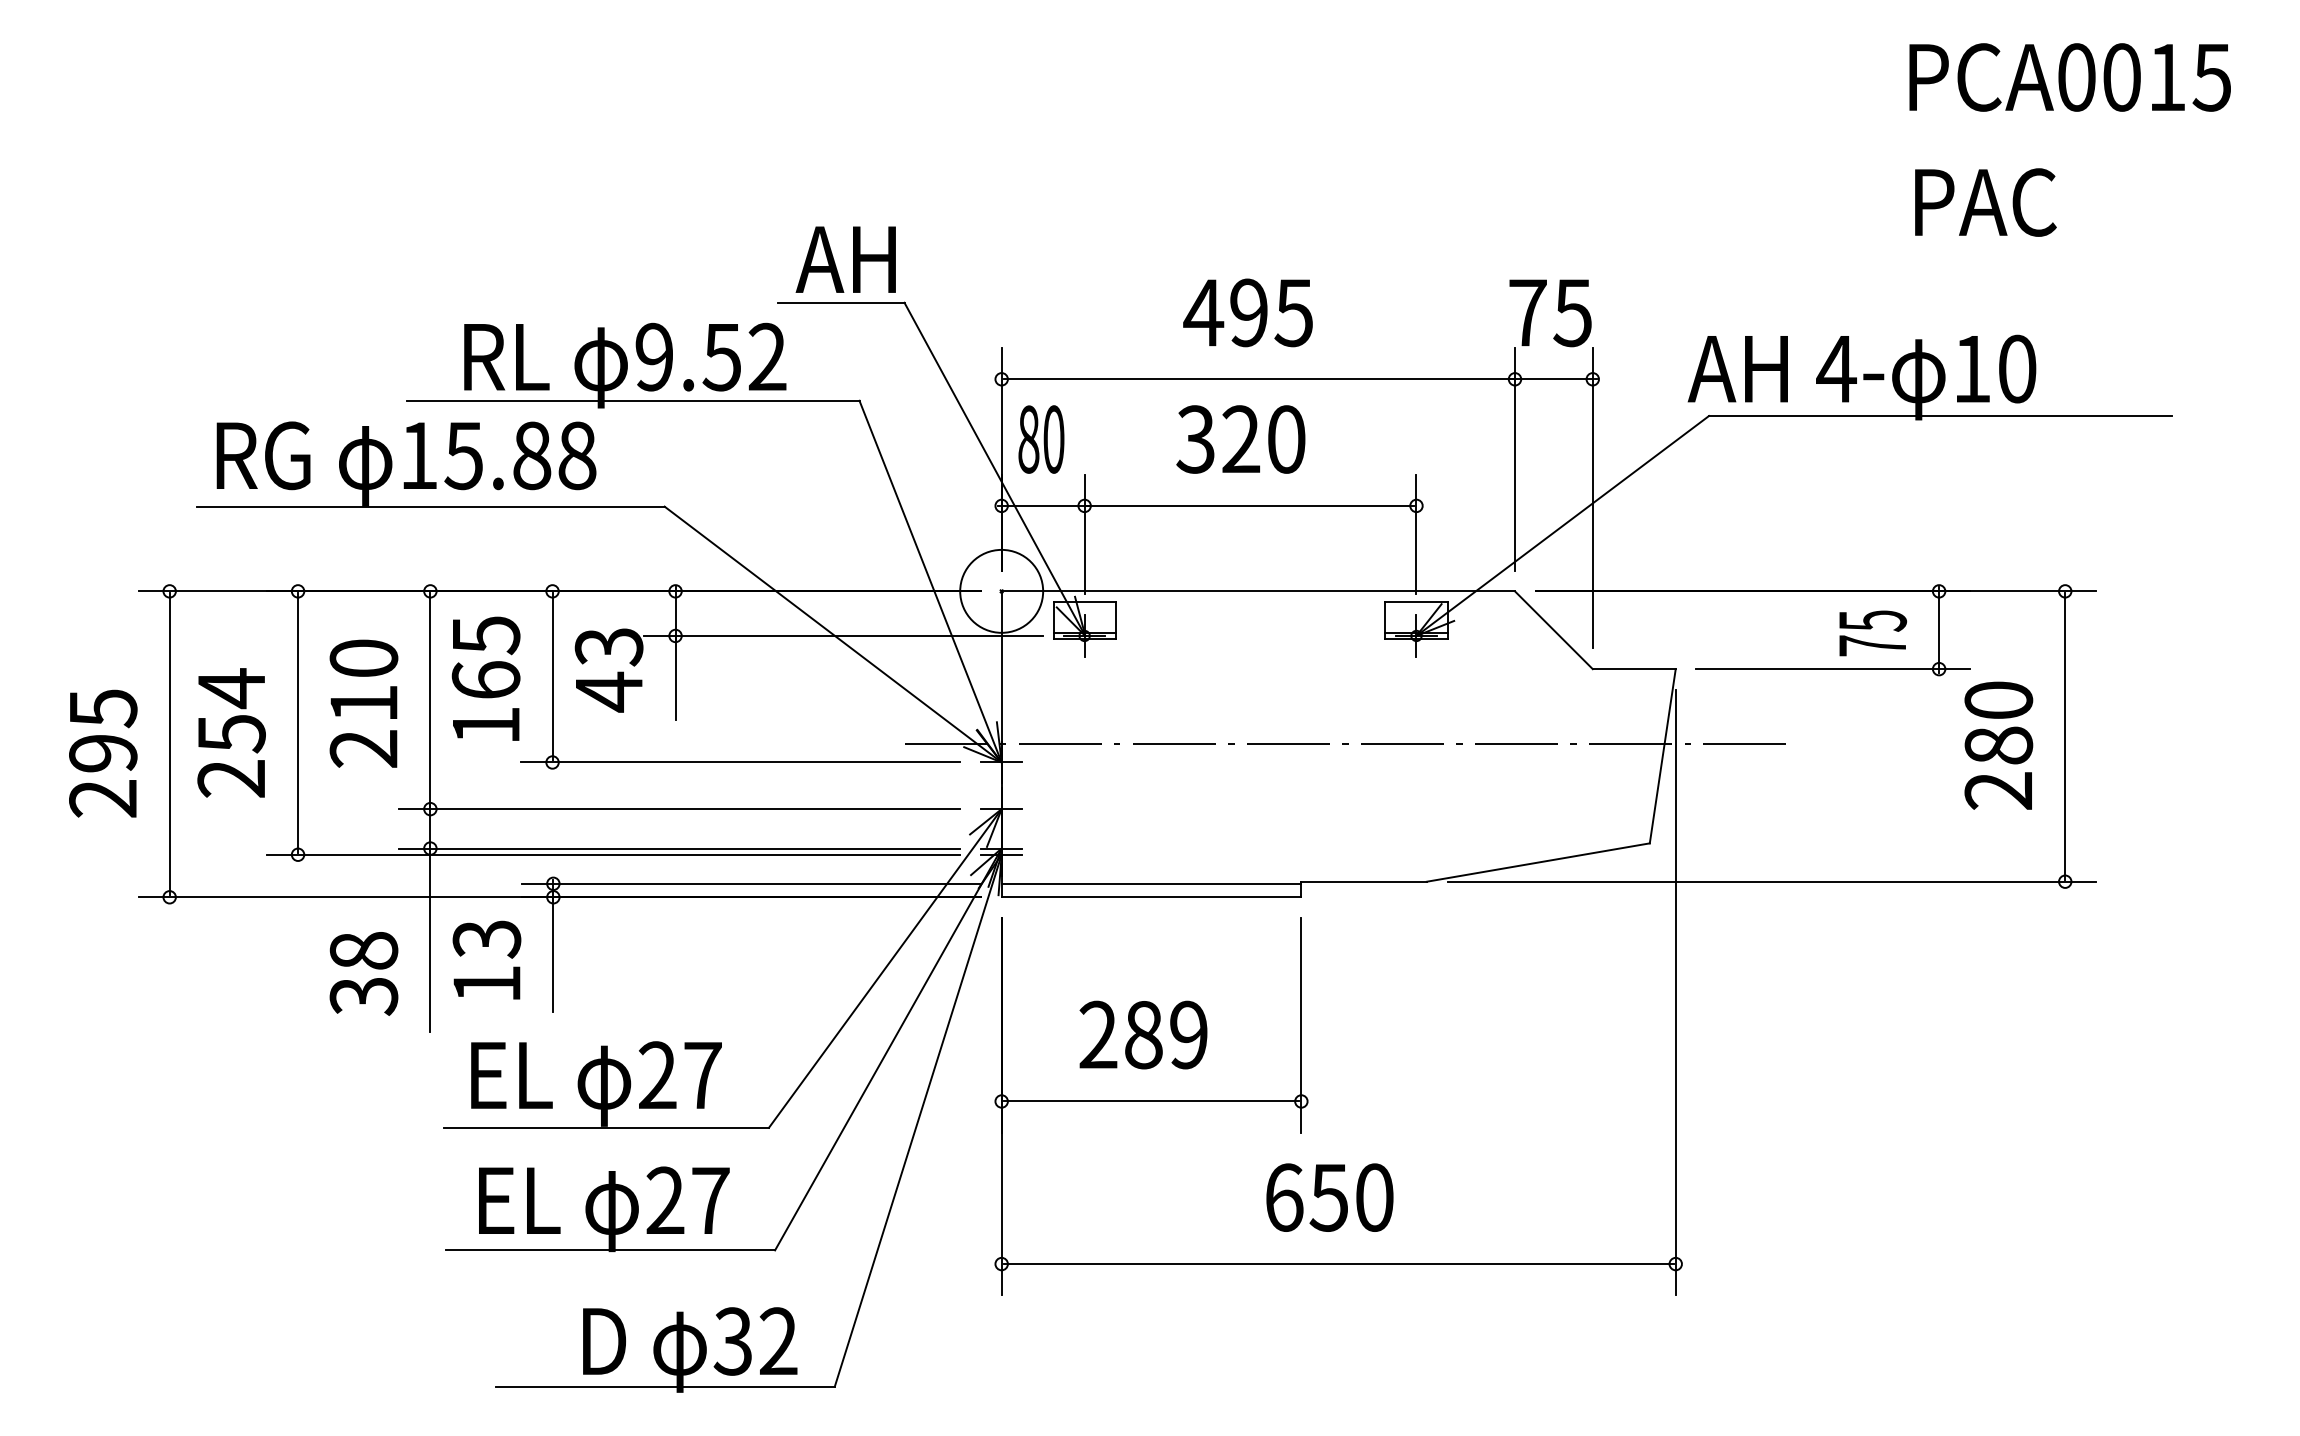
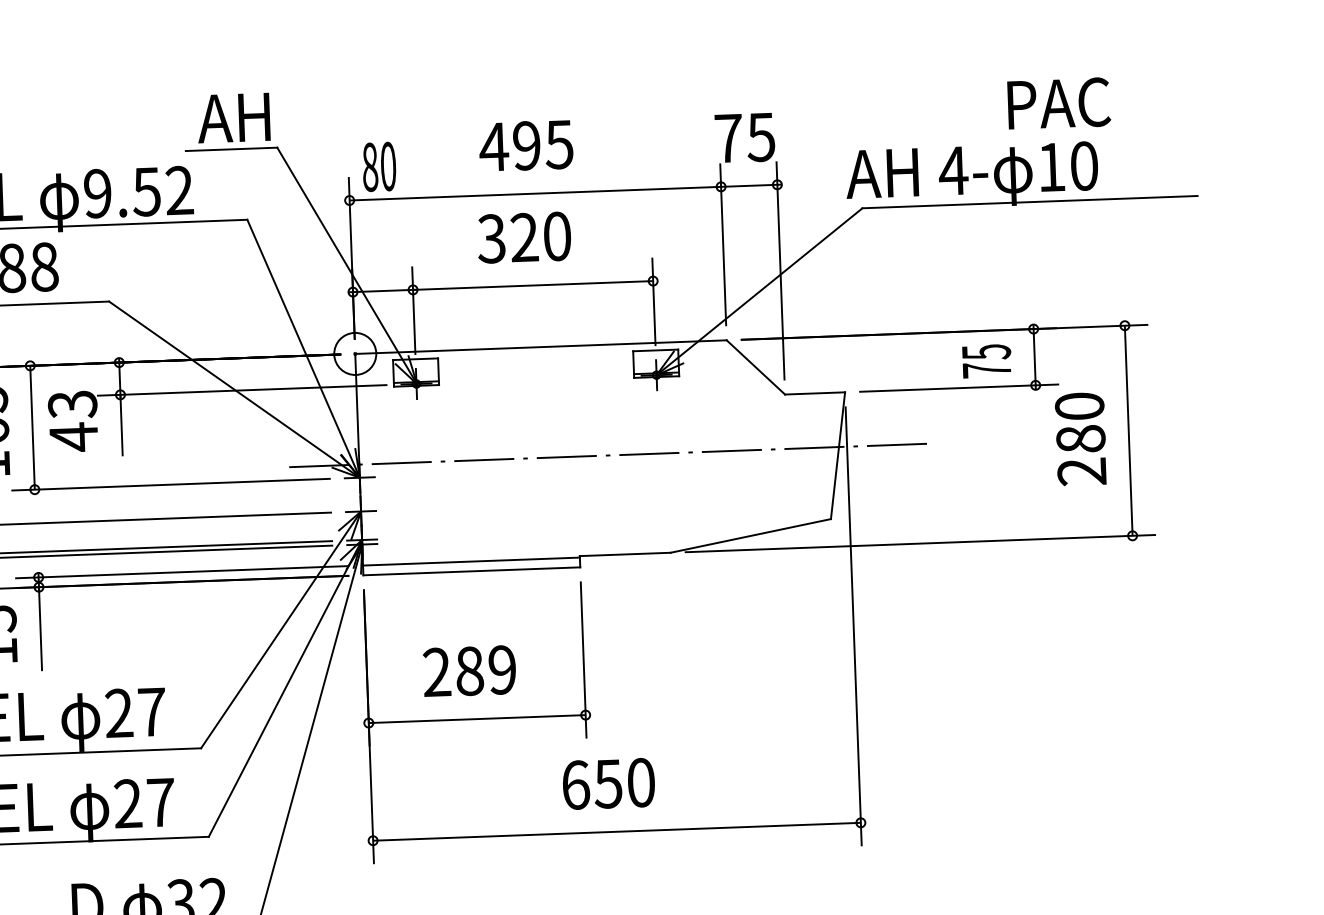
text: (1985, 202) -> (1058, 103), moved
text: (1041, 439) -> (379, 166), moved
circle: (1001, 590) -> (355, 353), size x0.7

